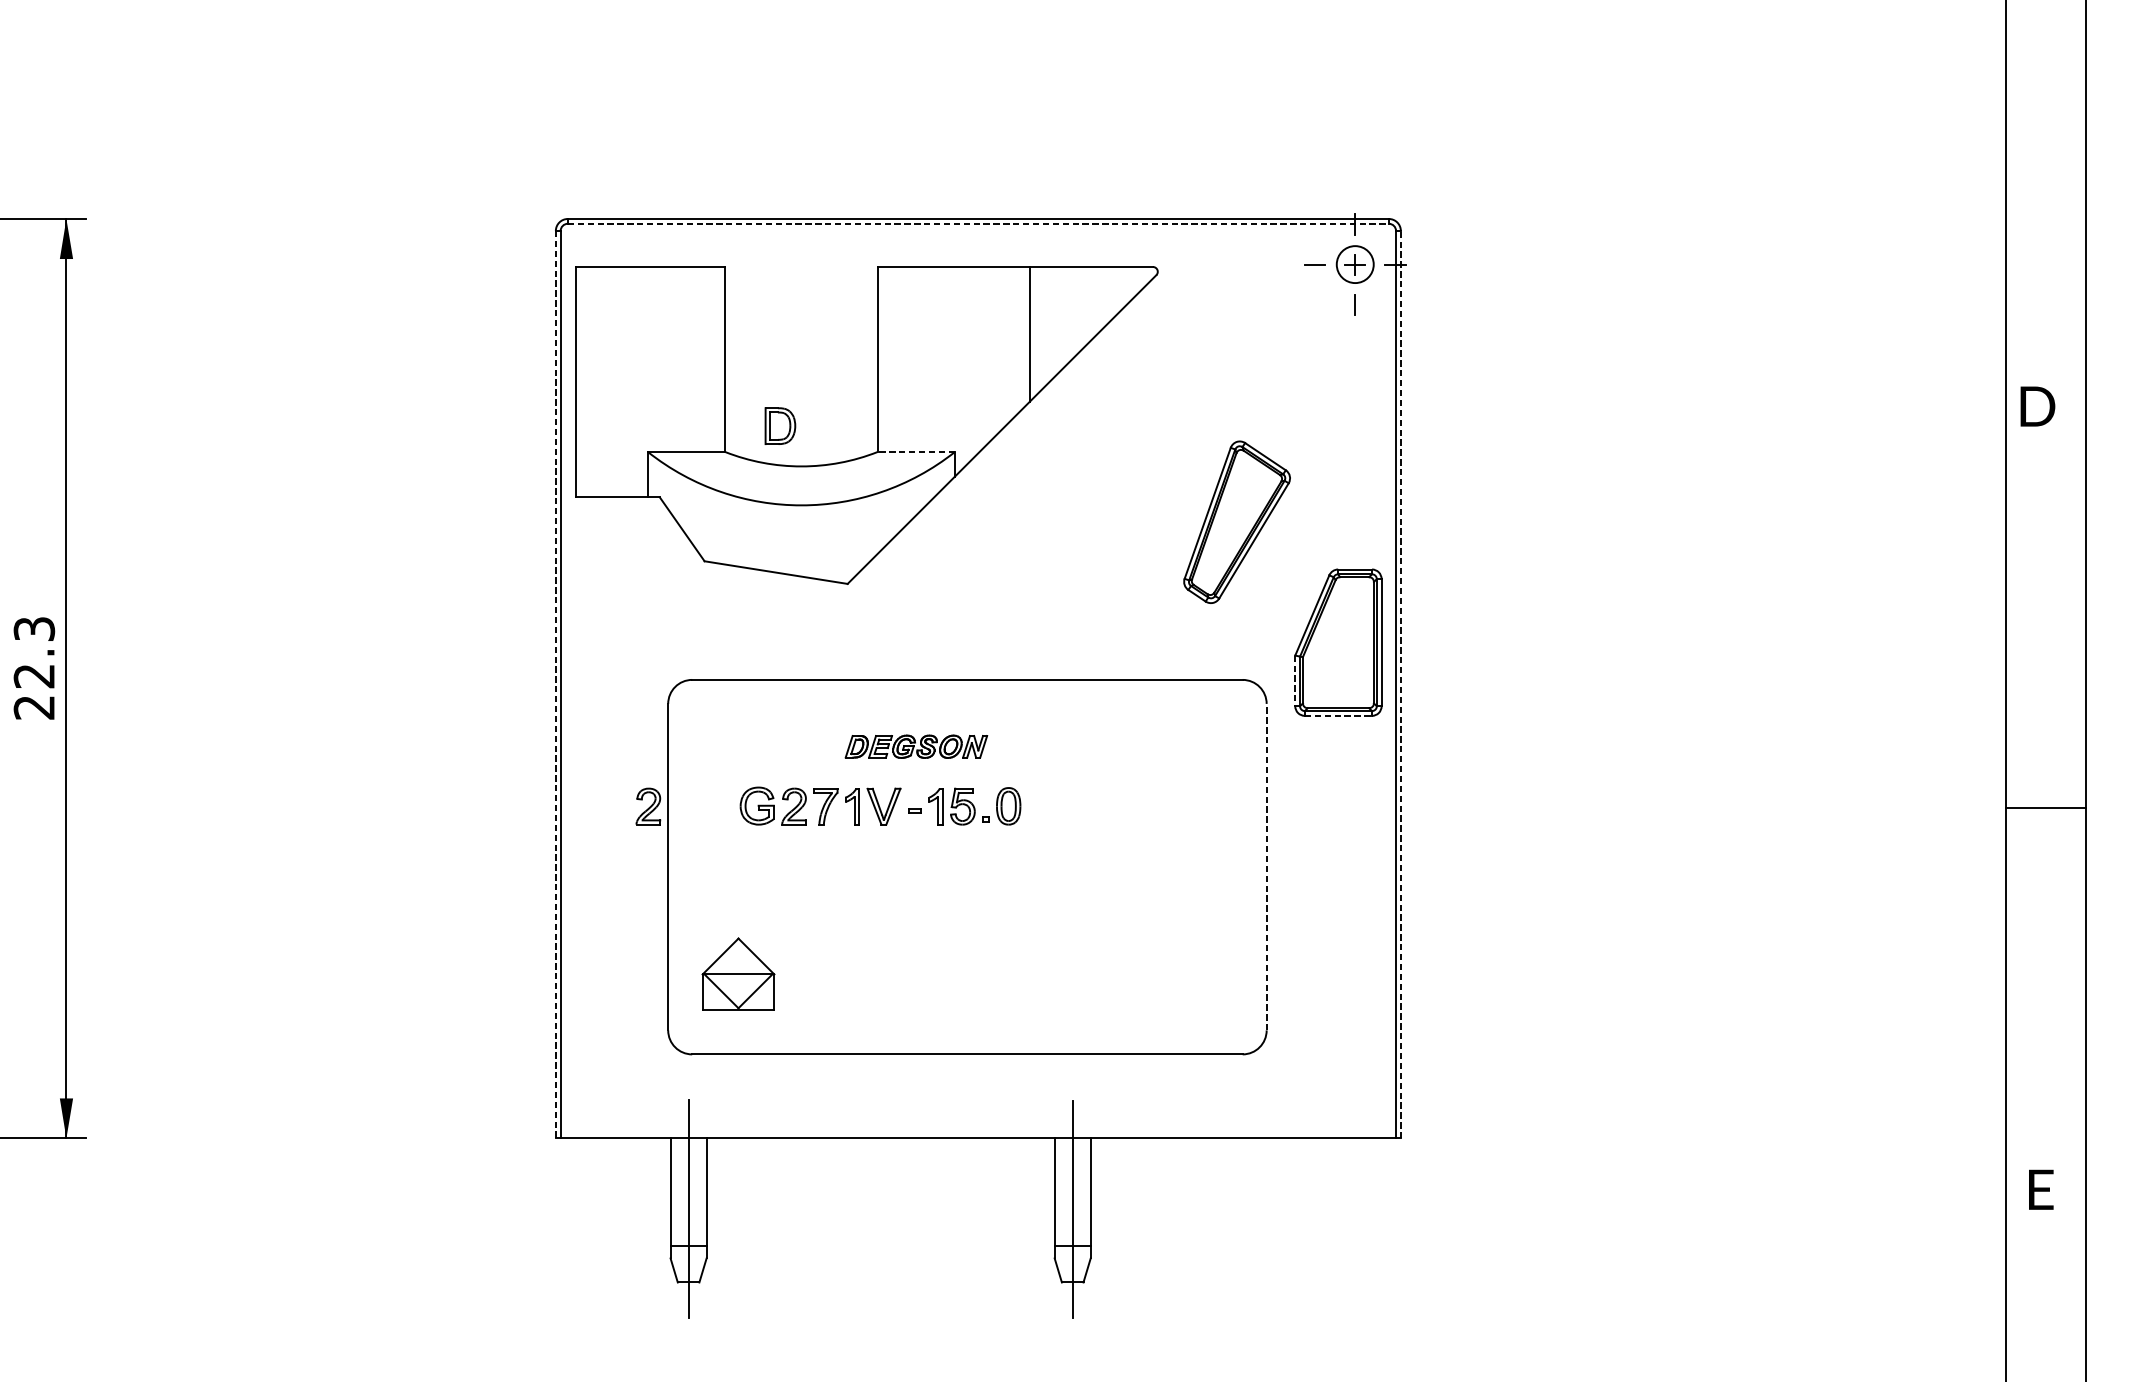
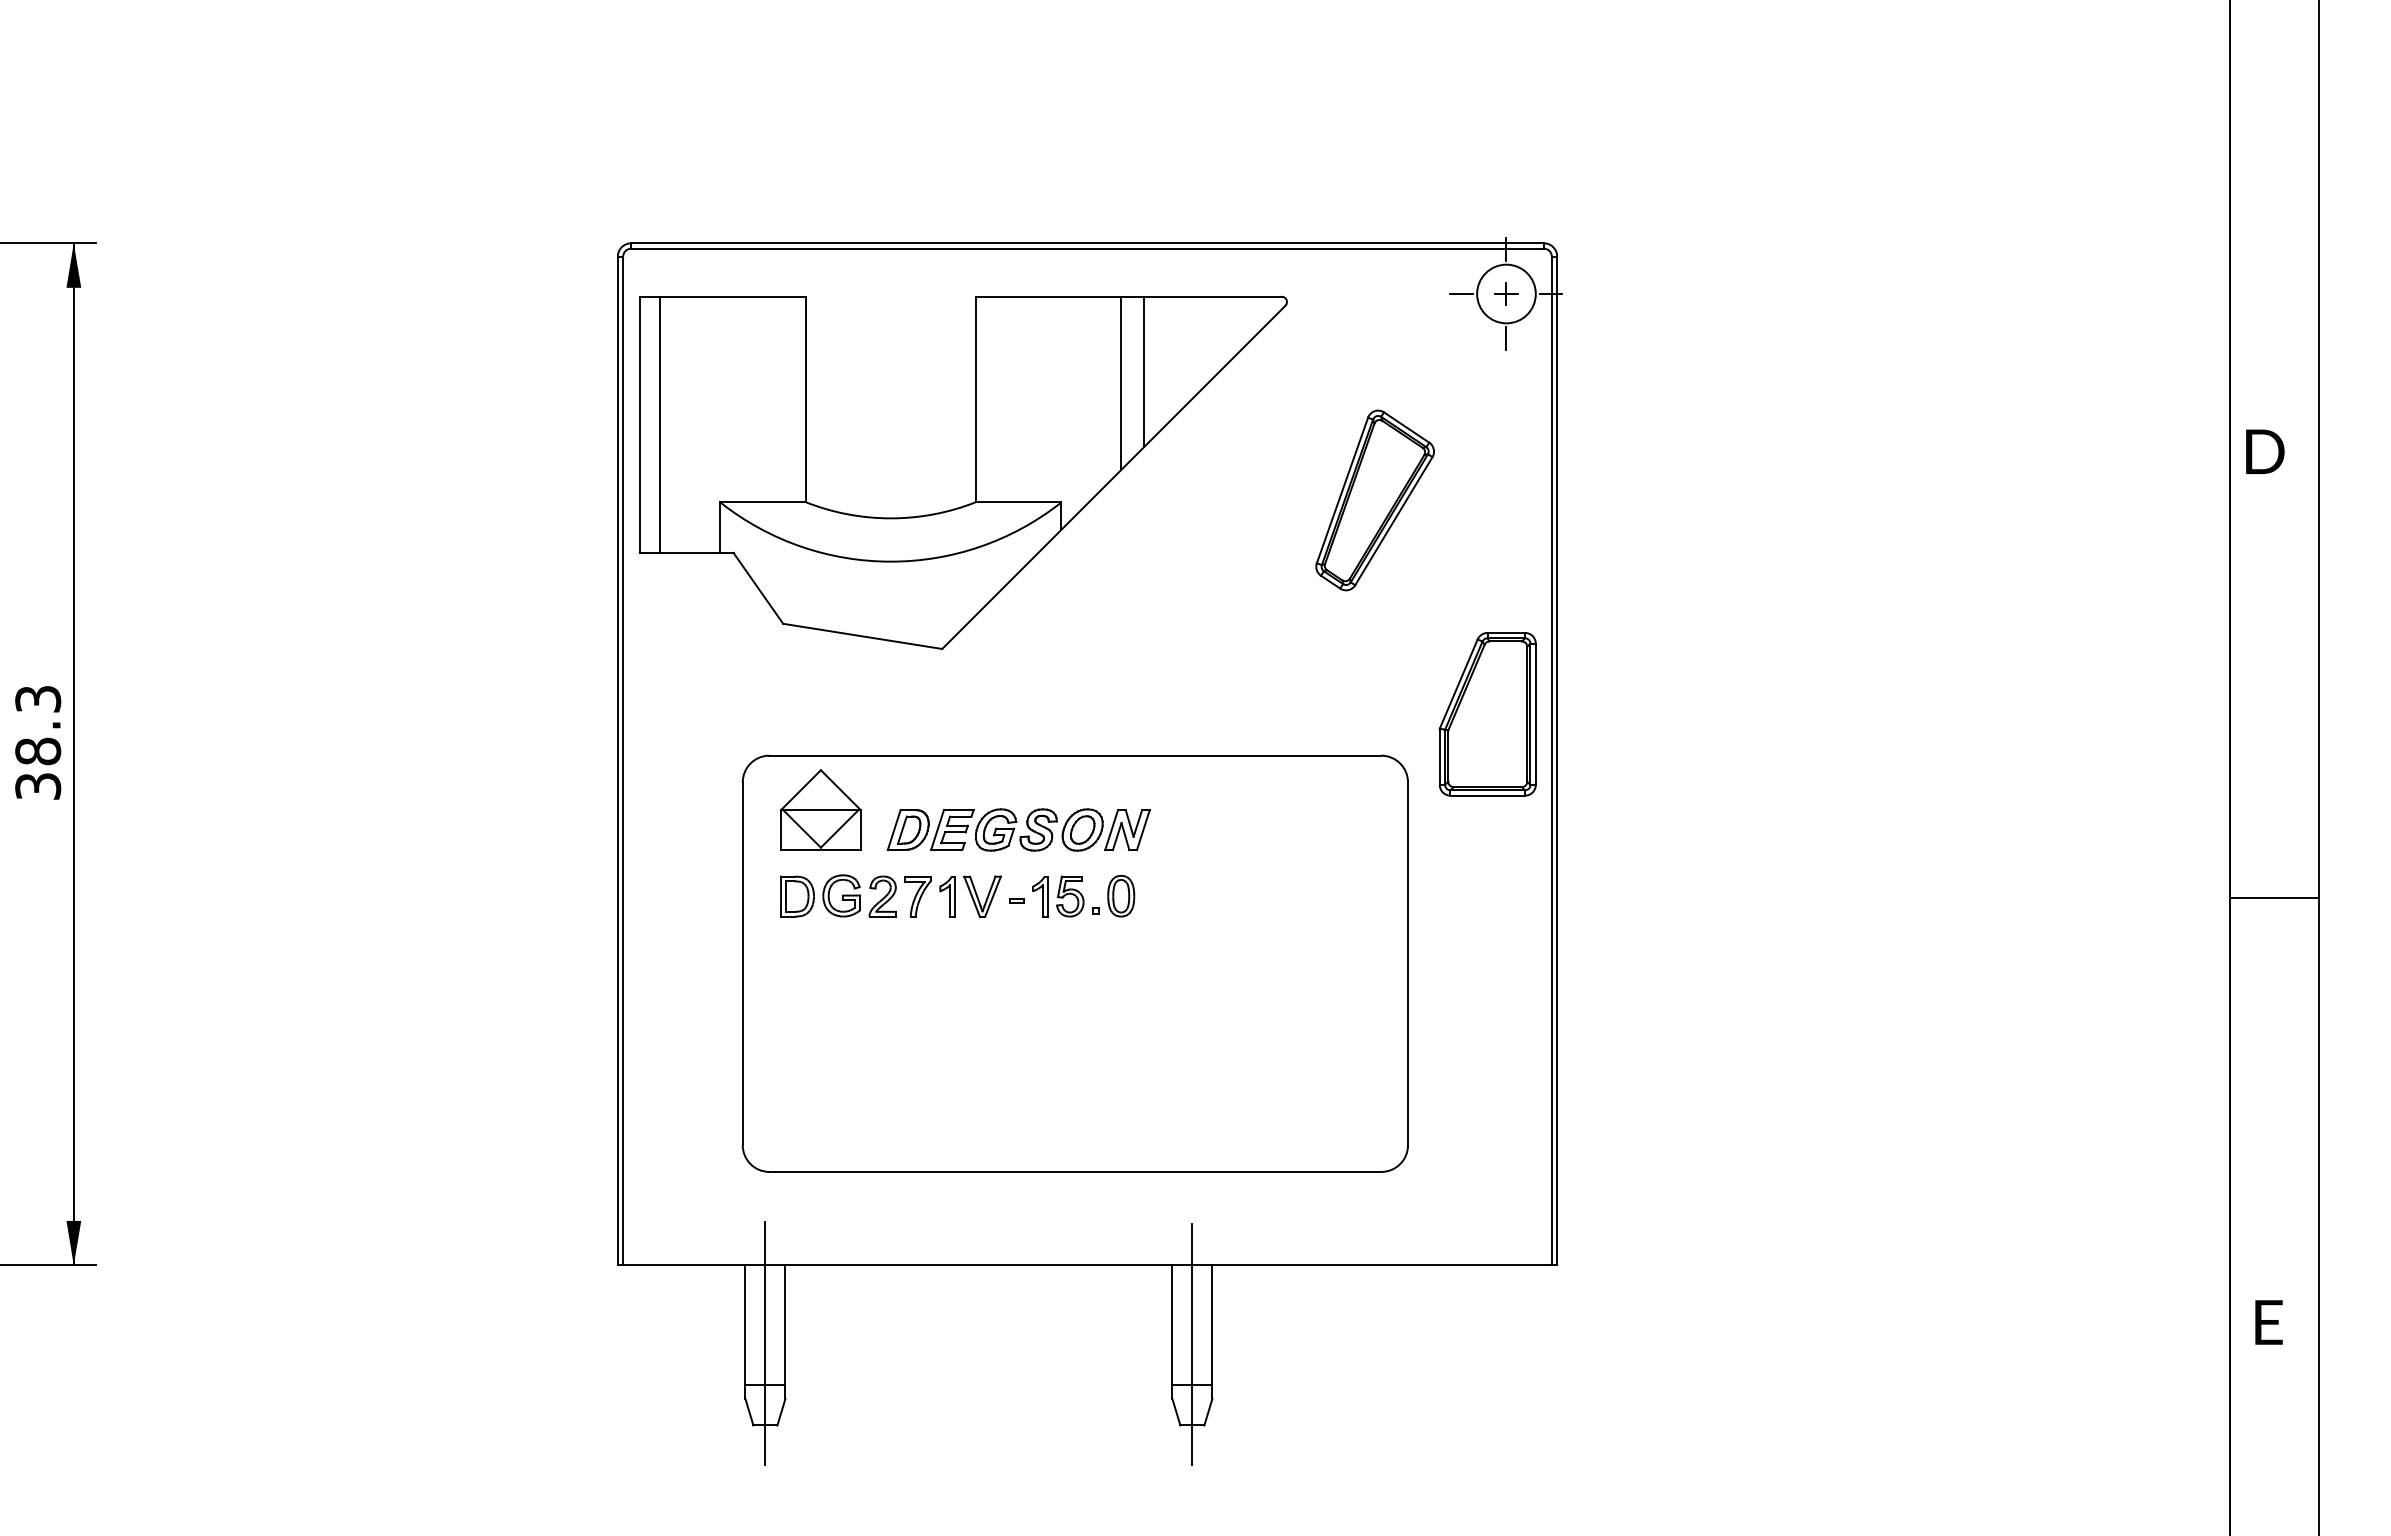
line: (979, 223) -> (1088, 248), dashed -> solid
circle: (1355, 264) -> (1506, 293), size x1.43
line: (1008, 344) -> (1121, 382), added
line: (594, 381) -> (660, 424), added
part: (780, 426) -> (797, 896), moved
line: (916, 452) -> (1018, 502), dashed -> solid
part: (1236, 522) -> (1374, 500), moved
line: (1295, 681) -> (1439, 757), dashed -> solid
line: (1401, 684) -> (1557, 760), dashed -> solid
line: (555, 685) -> (617, 761), dashed -> solid
text: (34, 691) -> (38, 768), 22.3 -> 38.3
line: (1339, 715) -> (1488, 795), dashed -> solid
part: (916, 746) -> (1018, 829), size x1.67
part: (648, 806) -> (720, 896), removed
line: (1267, 866) -> (1408, 963), dashed -> solid
part: (738, 973) -> (820, 809), moved

